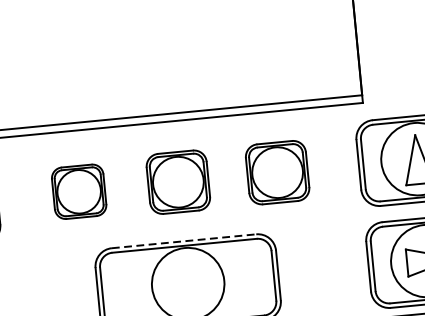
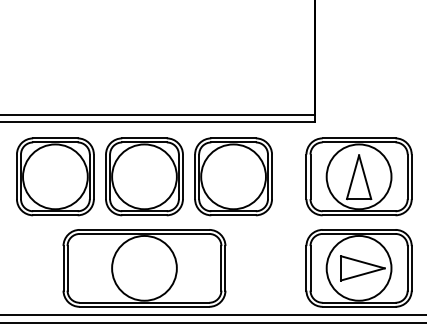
part: (277, 172) -> (233, 176), size x1.43
part: (178, 181) -> (144, 176), size x1.43
part: (79, 191) -> (55, 176), size x1.67
line: (184, 240) -> (144, 229), dashed -> solid

